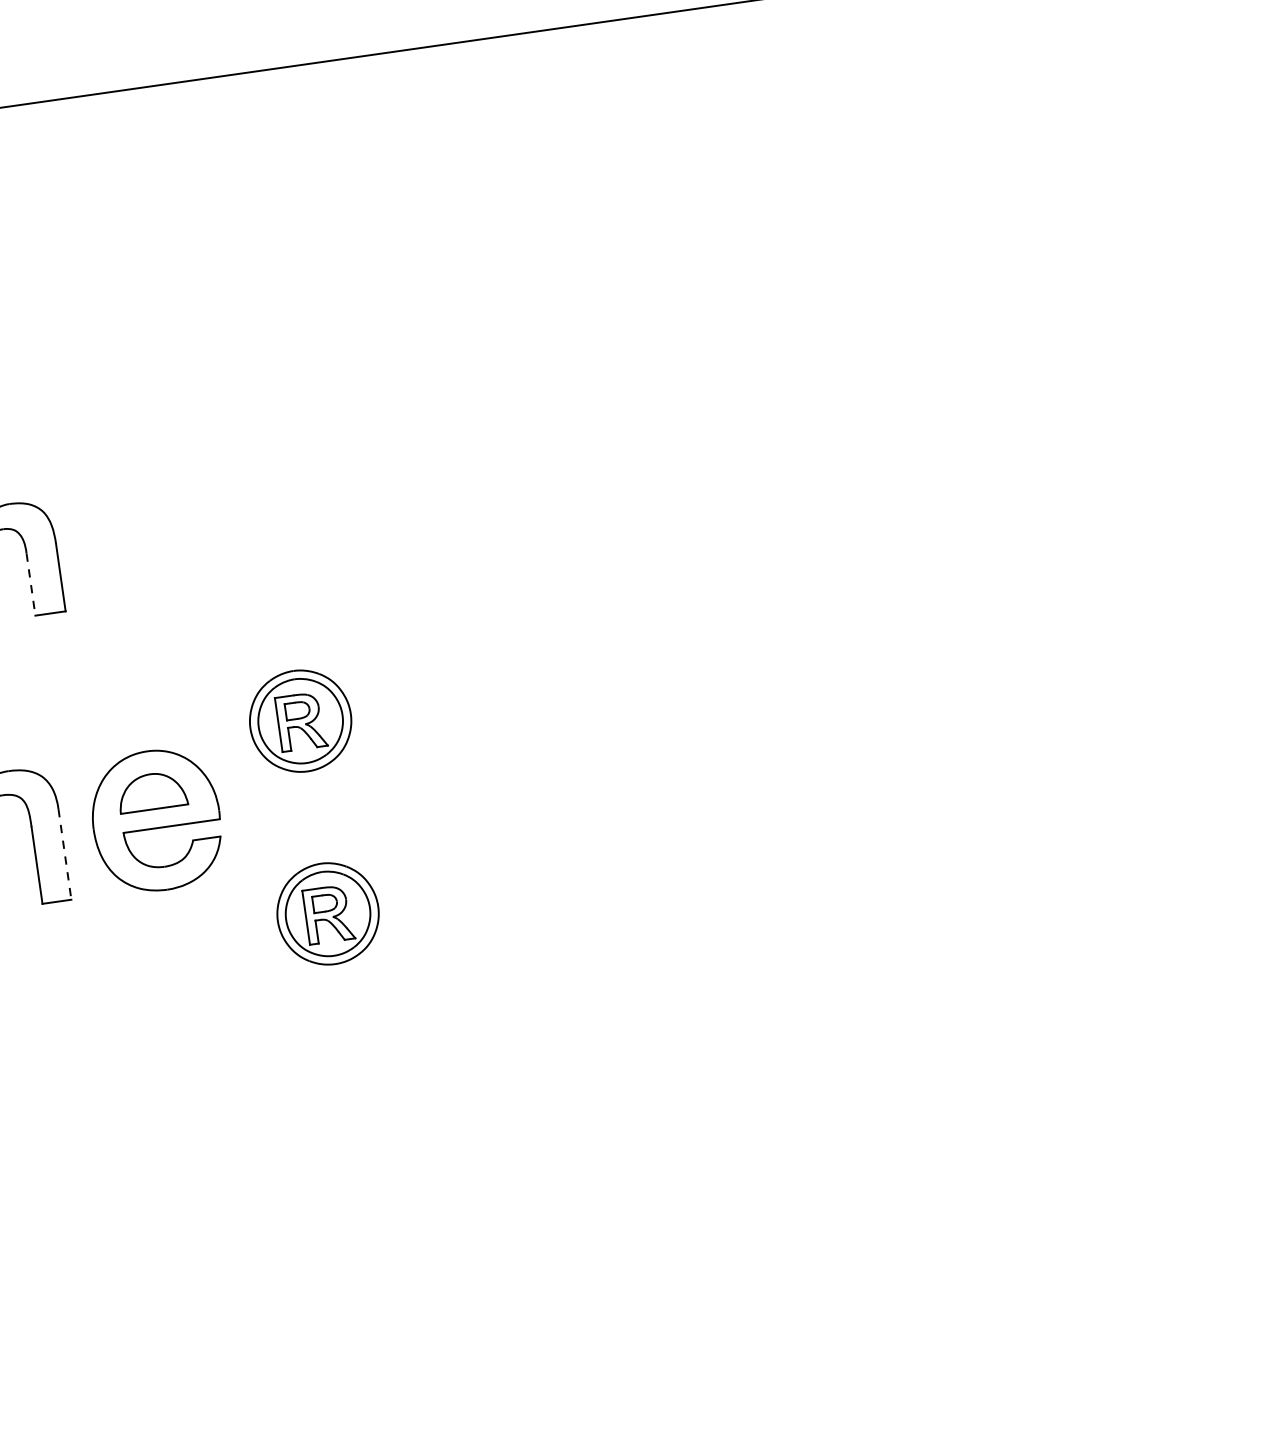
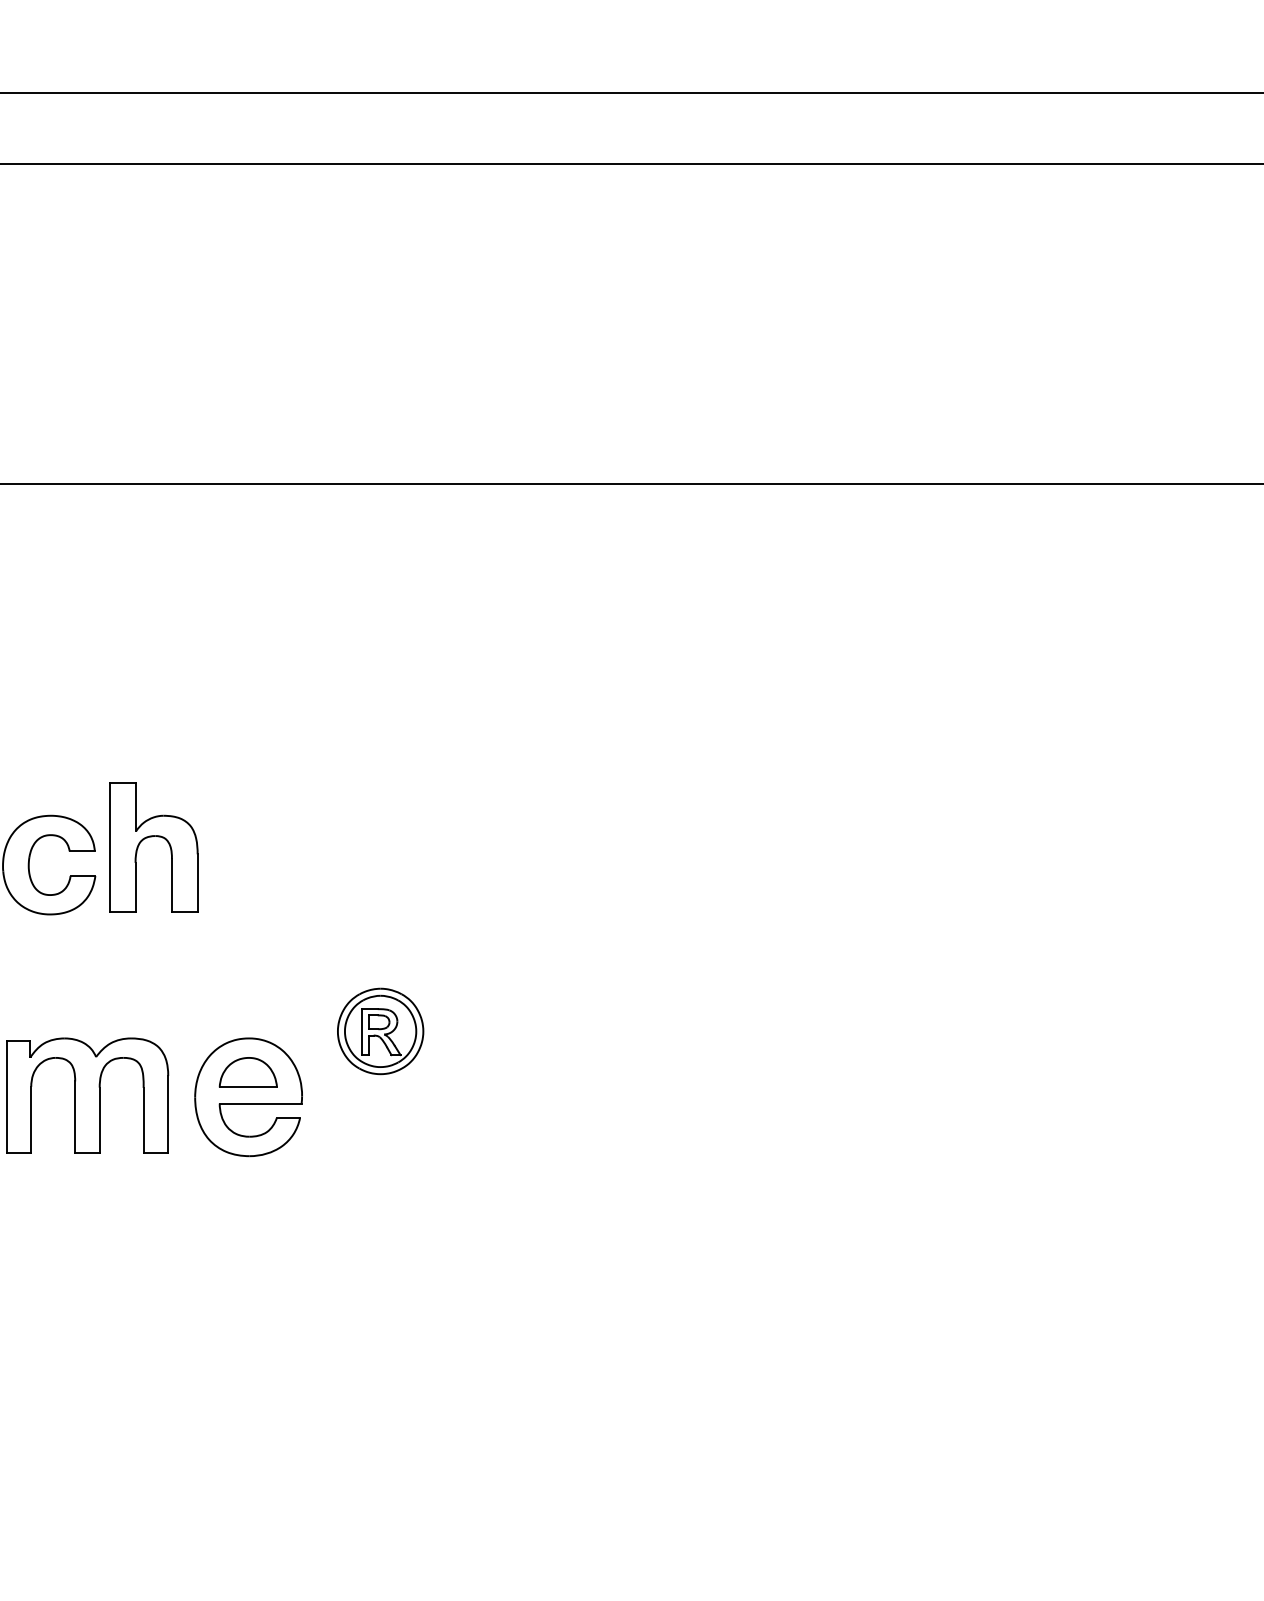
line: (30, 585) -> (171, 886), dashed -> solid
line: (65, 854) -> (168, 1114), dashed -> solid
part: (327, 913) -> (380, 1195), removed

